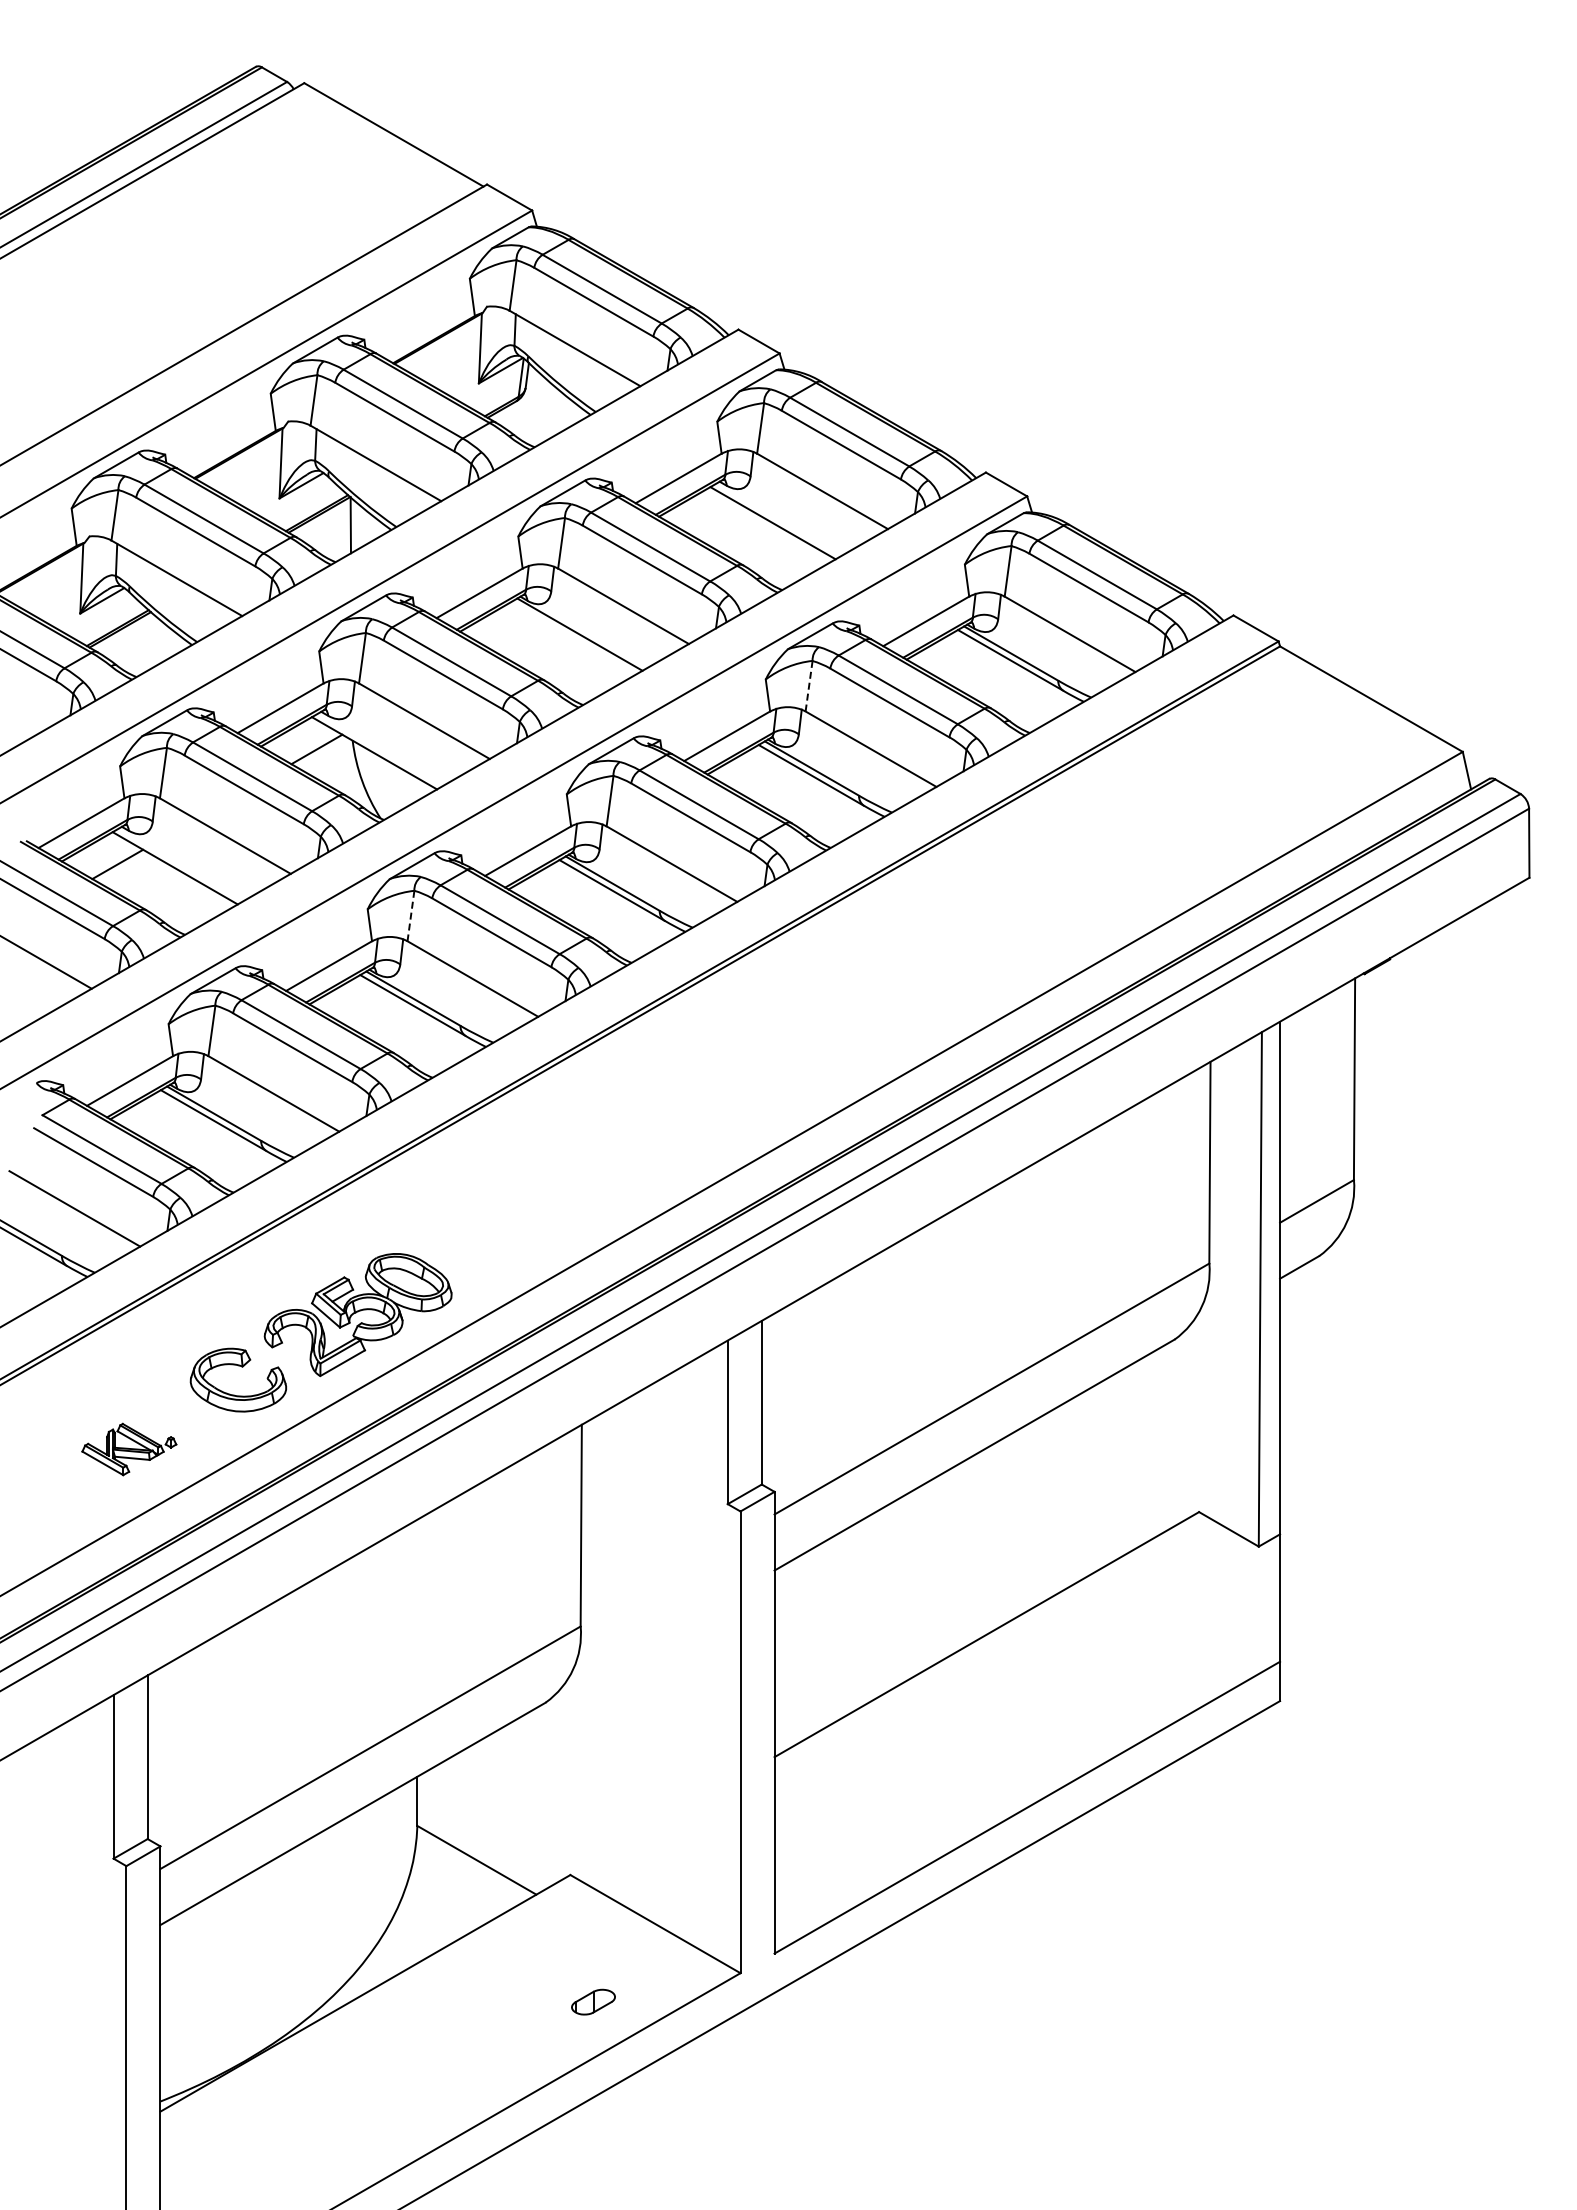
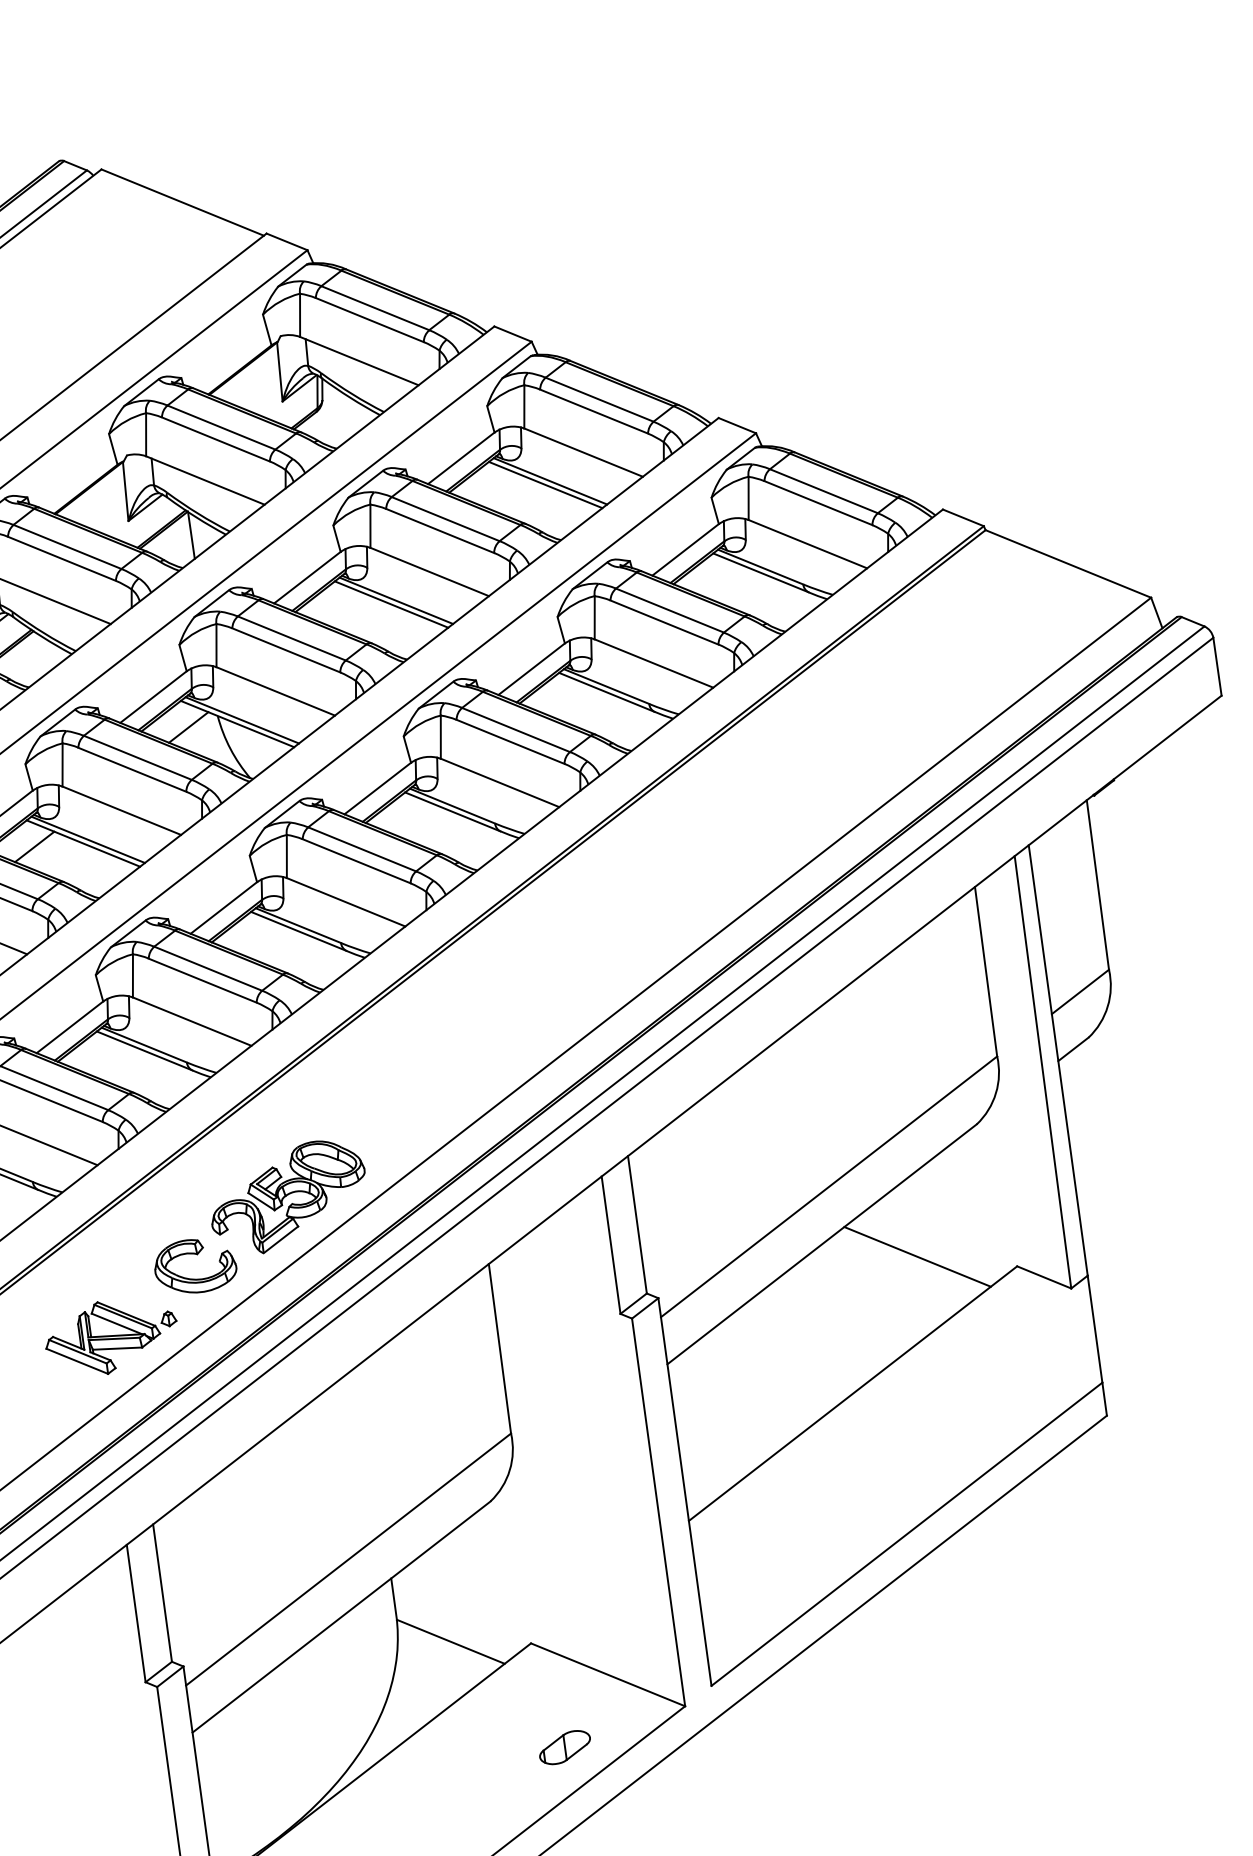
line: (778, 519) -> (549, 481), added
line: (573, 638) -> (391, 604), added
line: (809, 686) -> (595, 617), dashed -> solid
line: (380, 749) -> (242, 720), added
line: (181, 864) -> (88, 839), added
line: (410, 916) -> (286, 856), dashed -> solid
part: (129, 1449) -> (111, 1336), size x1.67
line: (1084, 1484) -> (917, 1256), added
part: (593, 2001) -> (564, 1746), size x1.43

